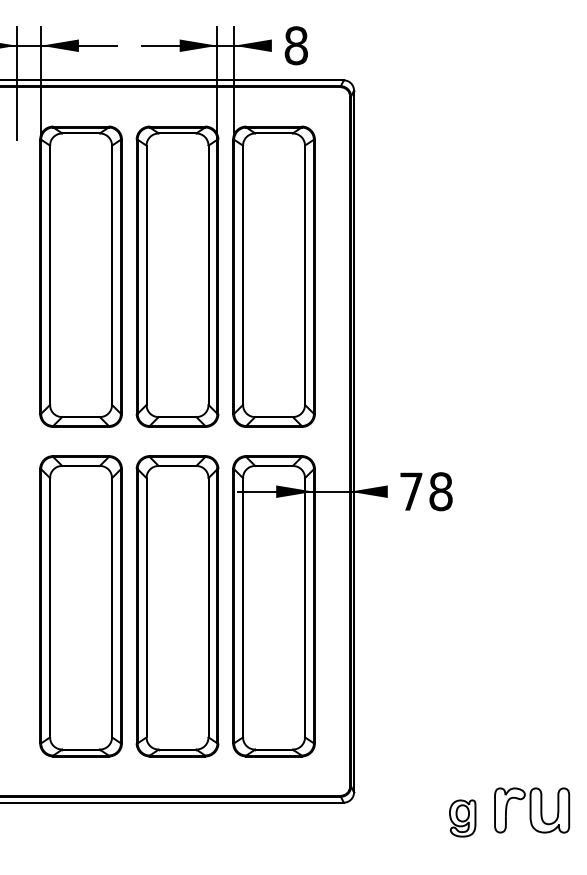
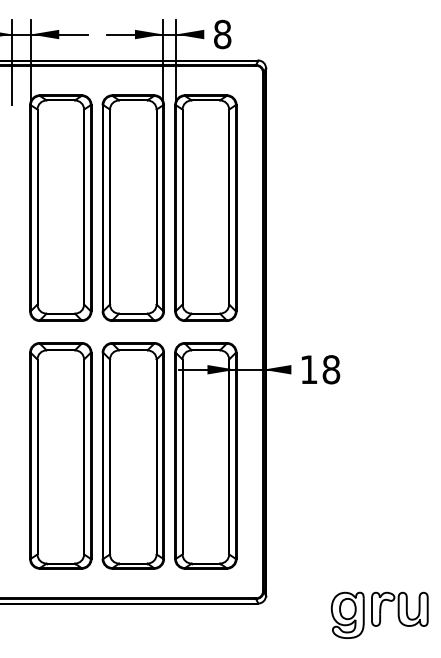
text: (411, 491) -> (309, 369), 78 -> 18
part: (462, 818) -> (347, 615), size x1.67

